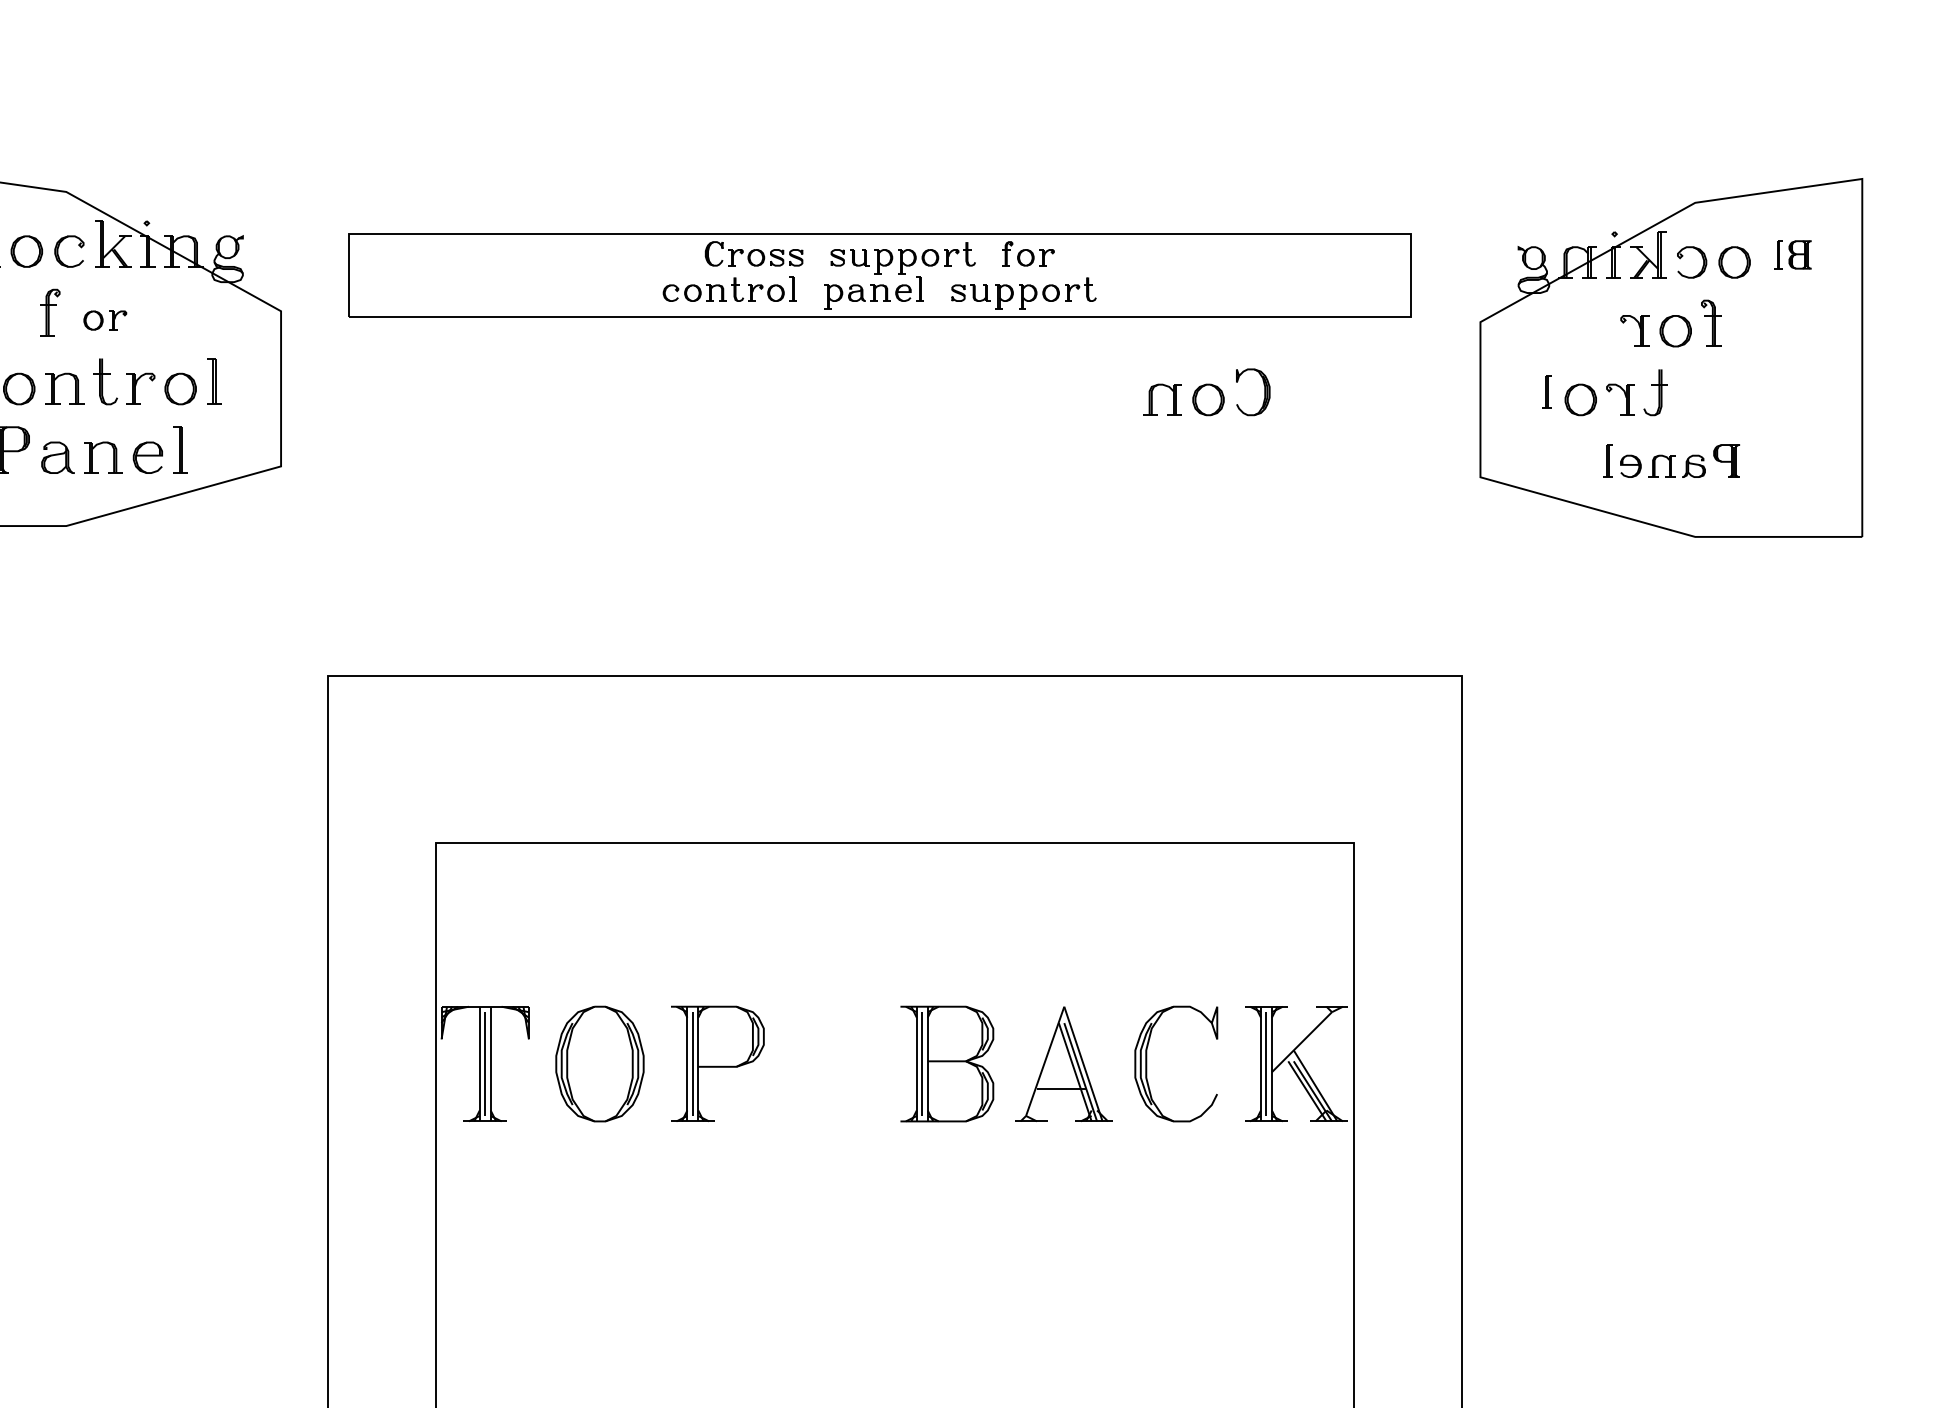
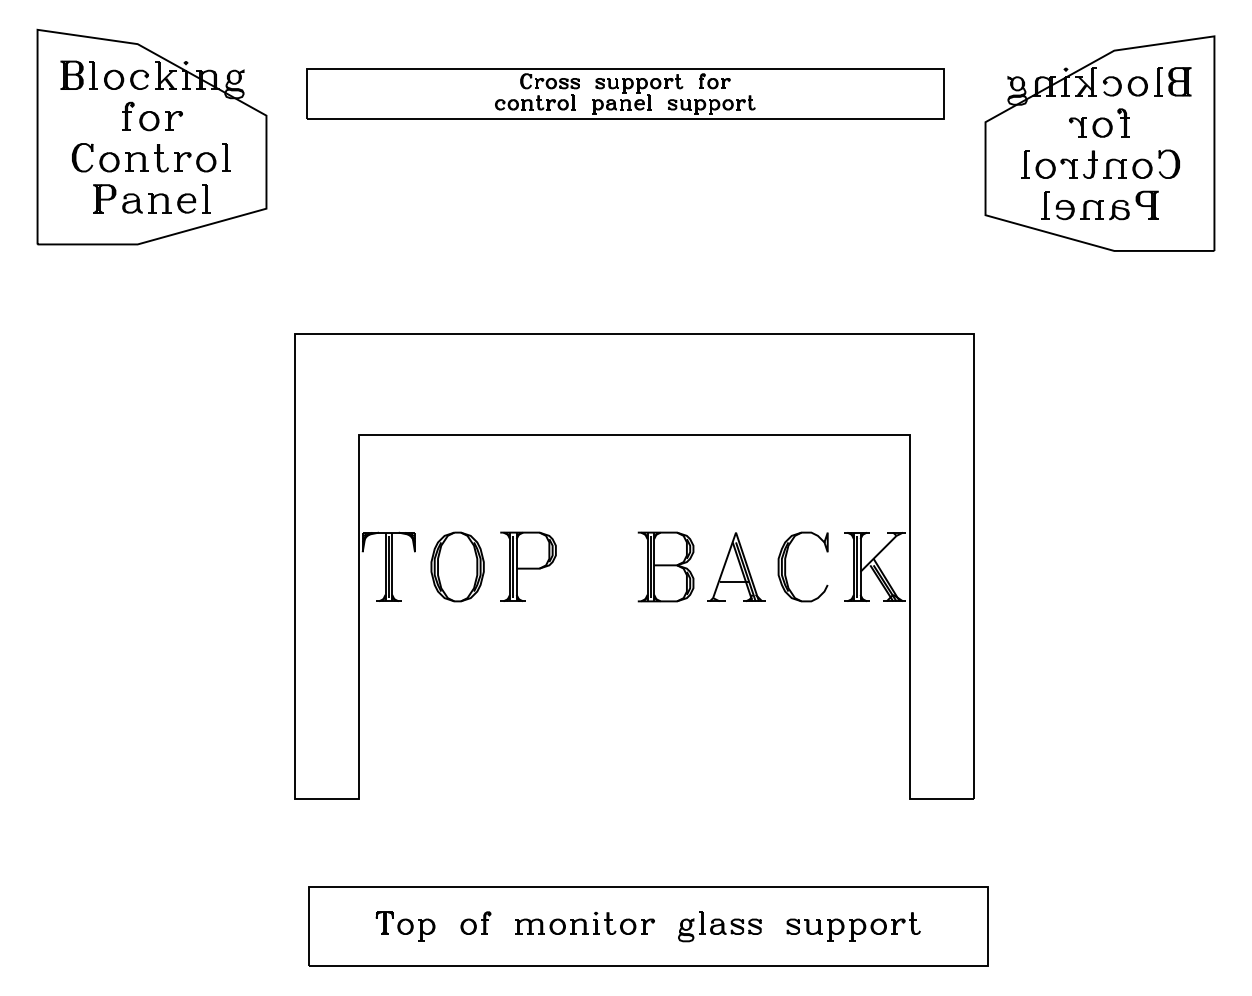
part: (1792, 254) -> (1172, 81), size x1.67
part: (104, 320) -> (160, 121), size x1.67
part: (1206, 391) -> (1141, 163), moved
part: (1547, 392) -> (1025, 164), size x1.43
part: (1670, 461) -> (1099, 205), size x1.43

